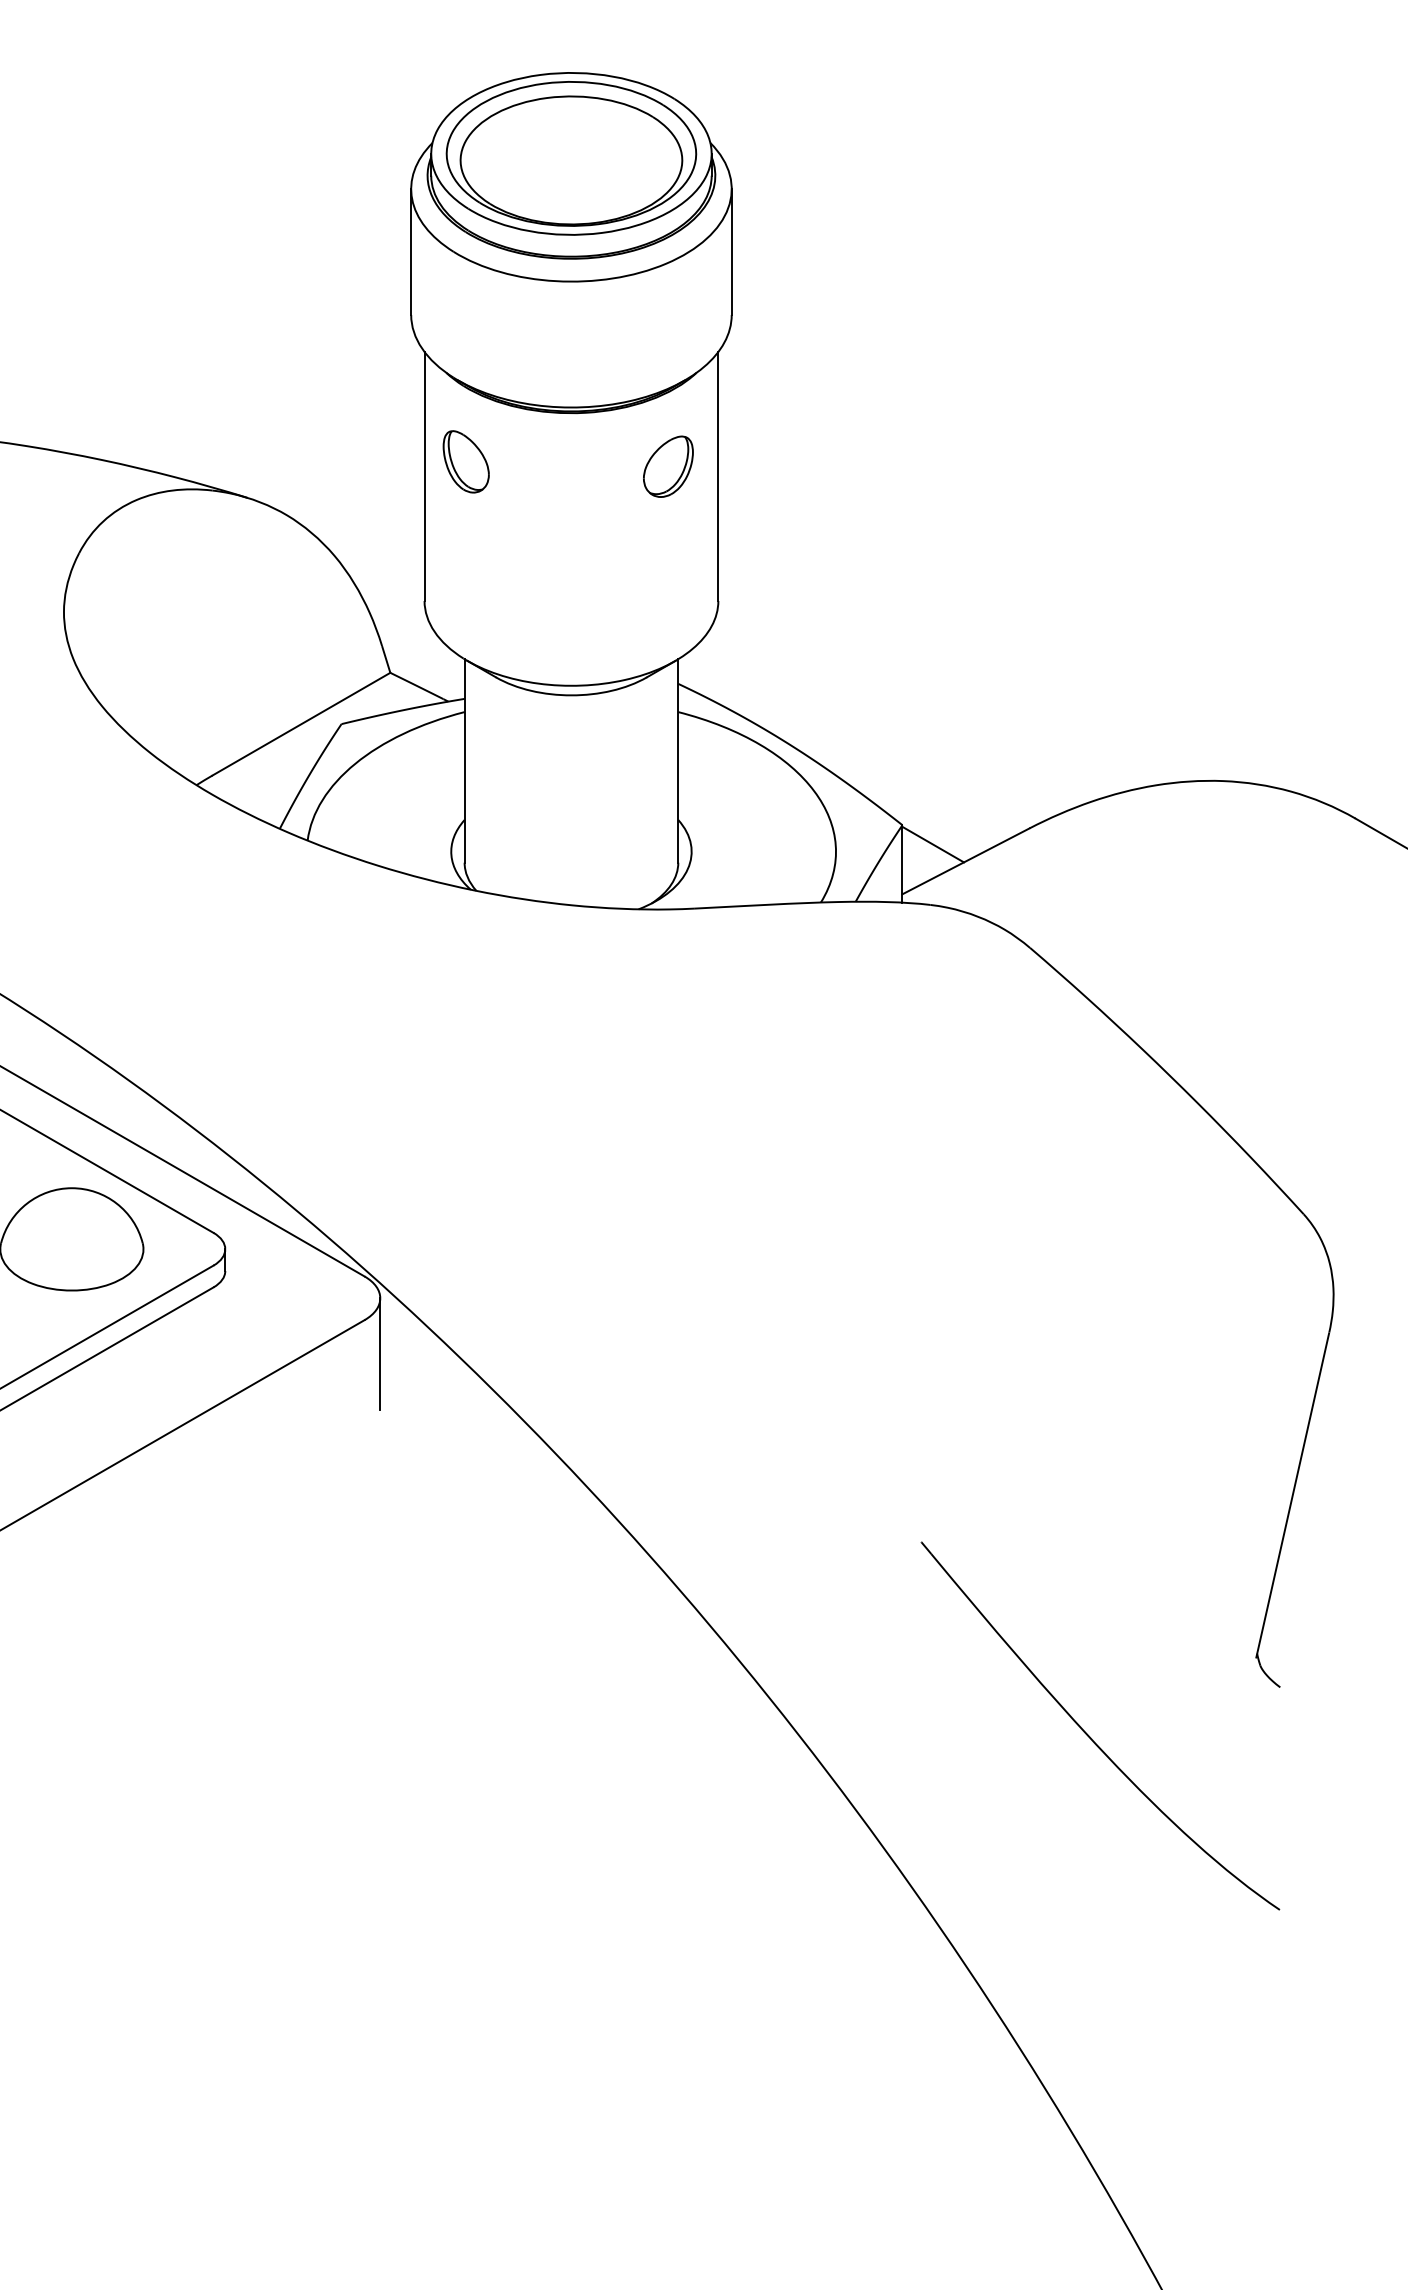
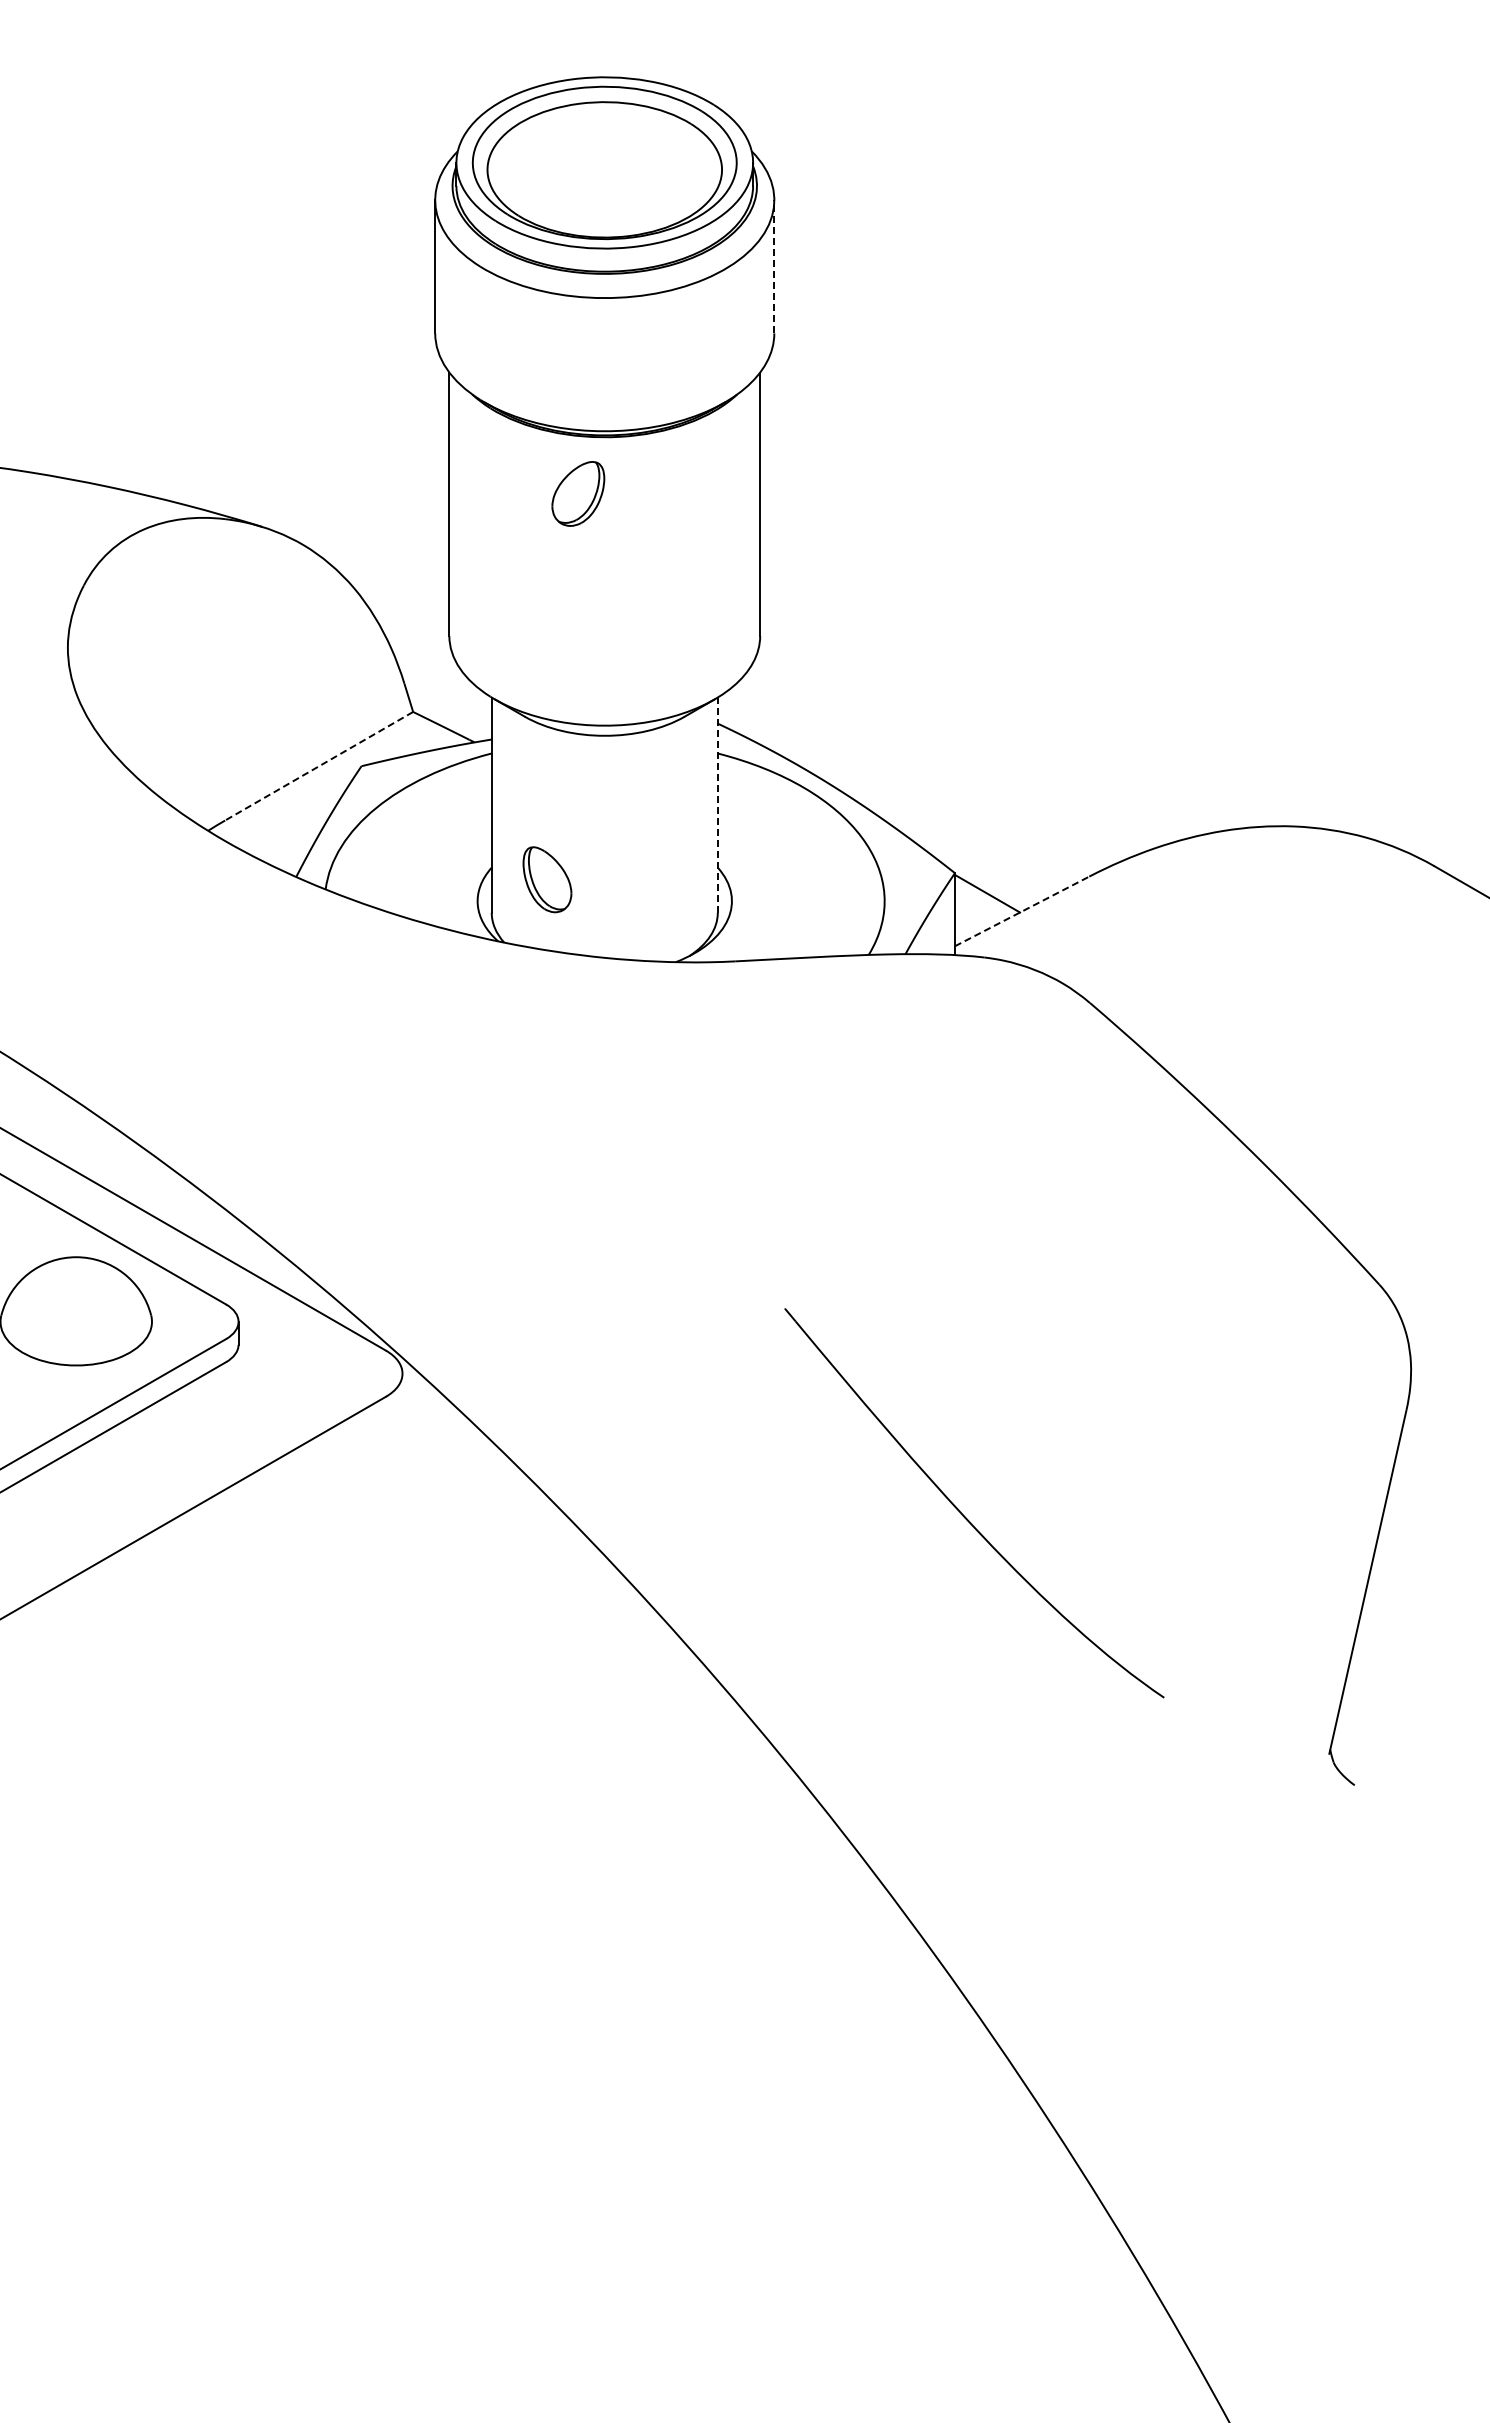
line: (731, 251) -> (774, 266), solid -> dashed
part: (466, 461) -> (547, 879), moved
part: (668, 466) -> (578, 493), moved
line: (301, 724) -> (319, 766), solid -> dashed
line: (678, 761) -> (717, 805), solid -> dashed
line: (966, 861) -> (1022, 911), solid -> dashed
line: (380, 1353) -> (402, 1432), removed
part: (1090, 1736) -> (963, 1514), moved

